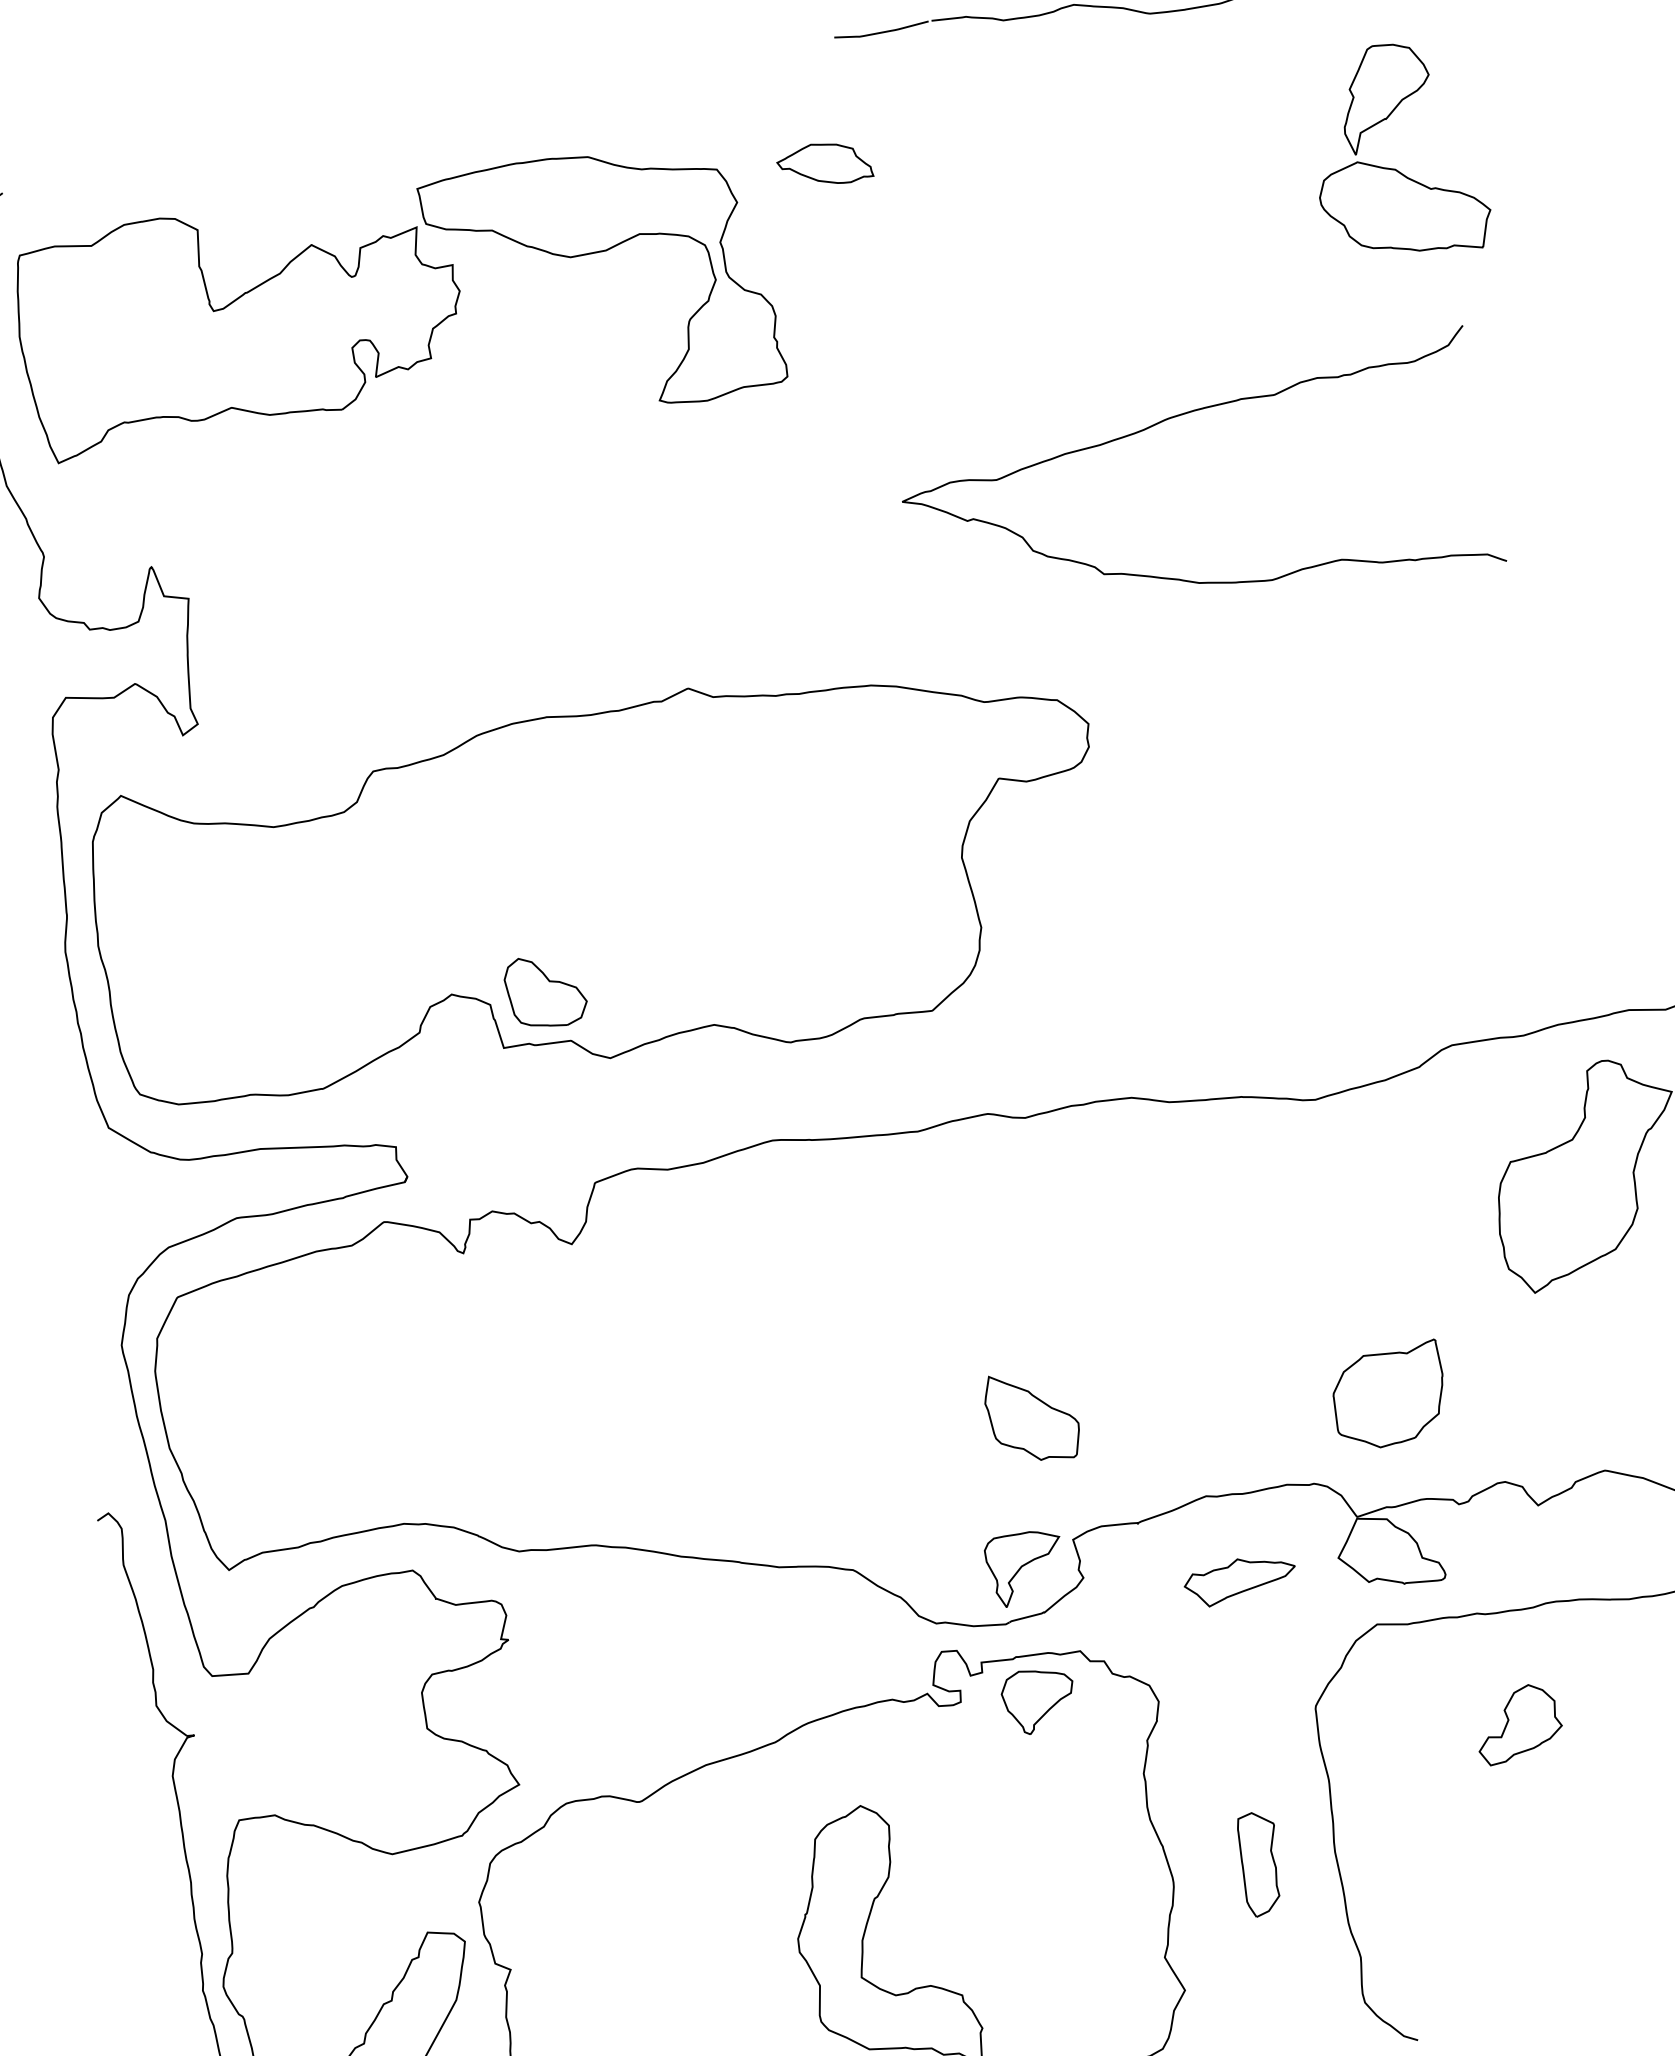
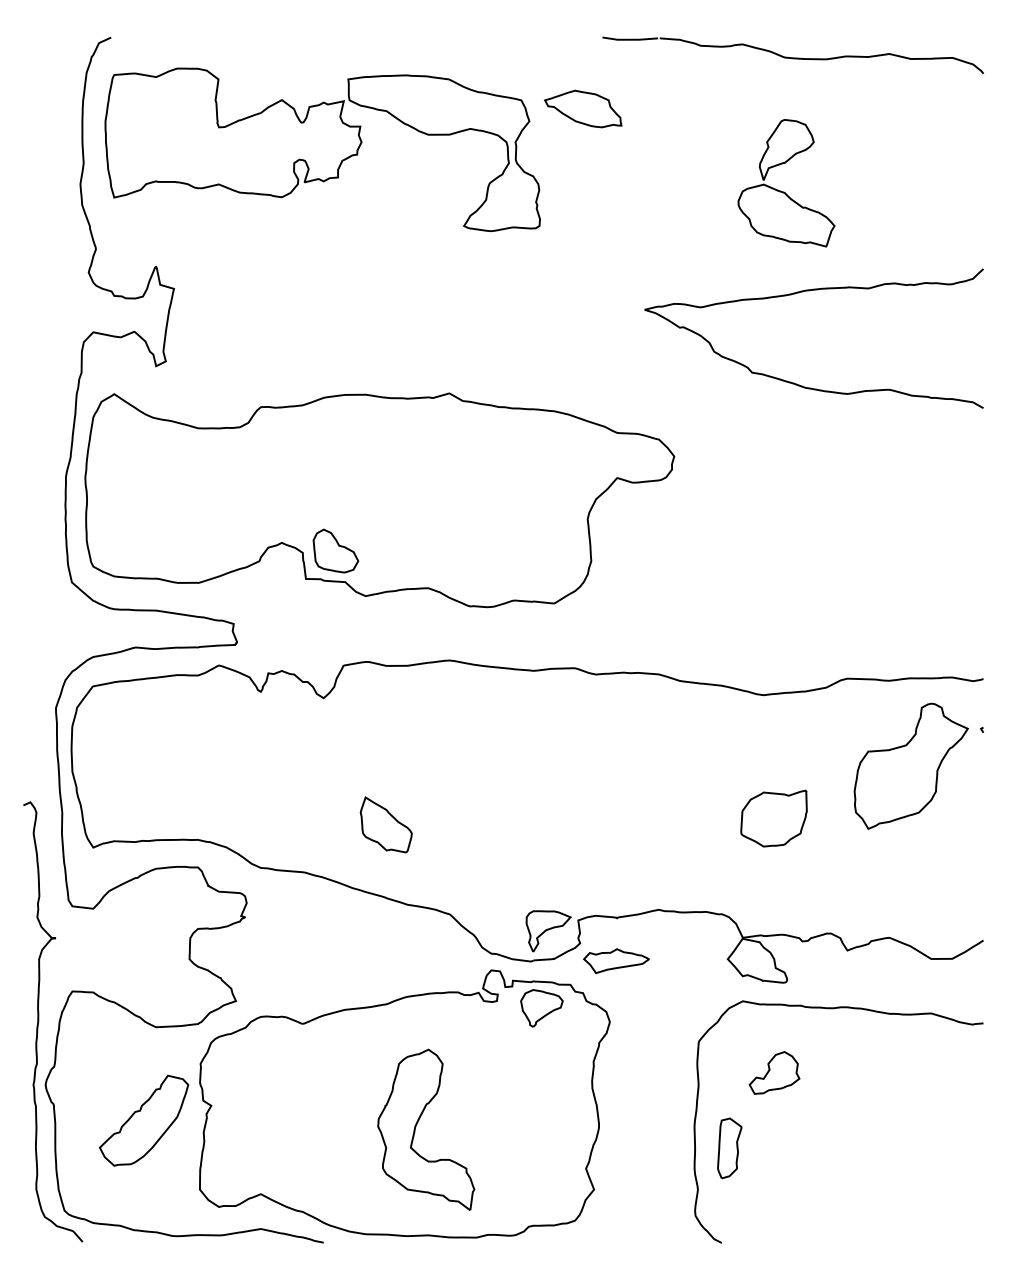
part: (824, 163) -> (583, 108), size x1.43
part: (1394, 167) -> (784, 191), moved
curve: (1159, 425) -> (799, 293), moved
part: (1388, 1396) -> (773, 818), moved
part: (1031, 1416) -> (385, 824), moved
part: (1240, 1578) -> (616, 960), moved
part: (1517, 1722) -> (774, 1072), moved
part: (1260, 1863) -> (729, 1148), moved

